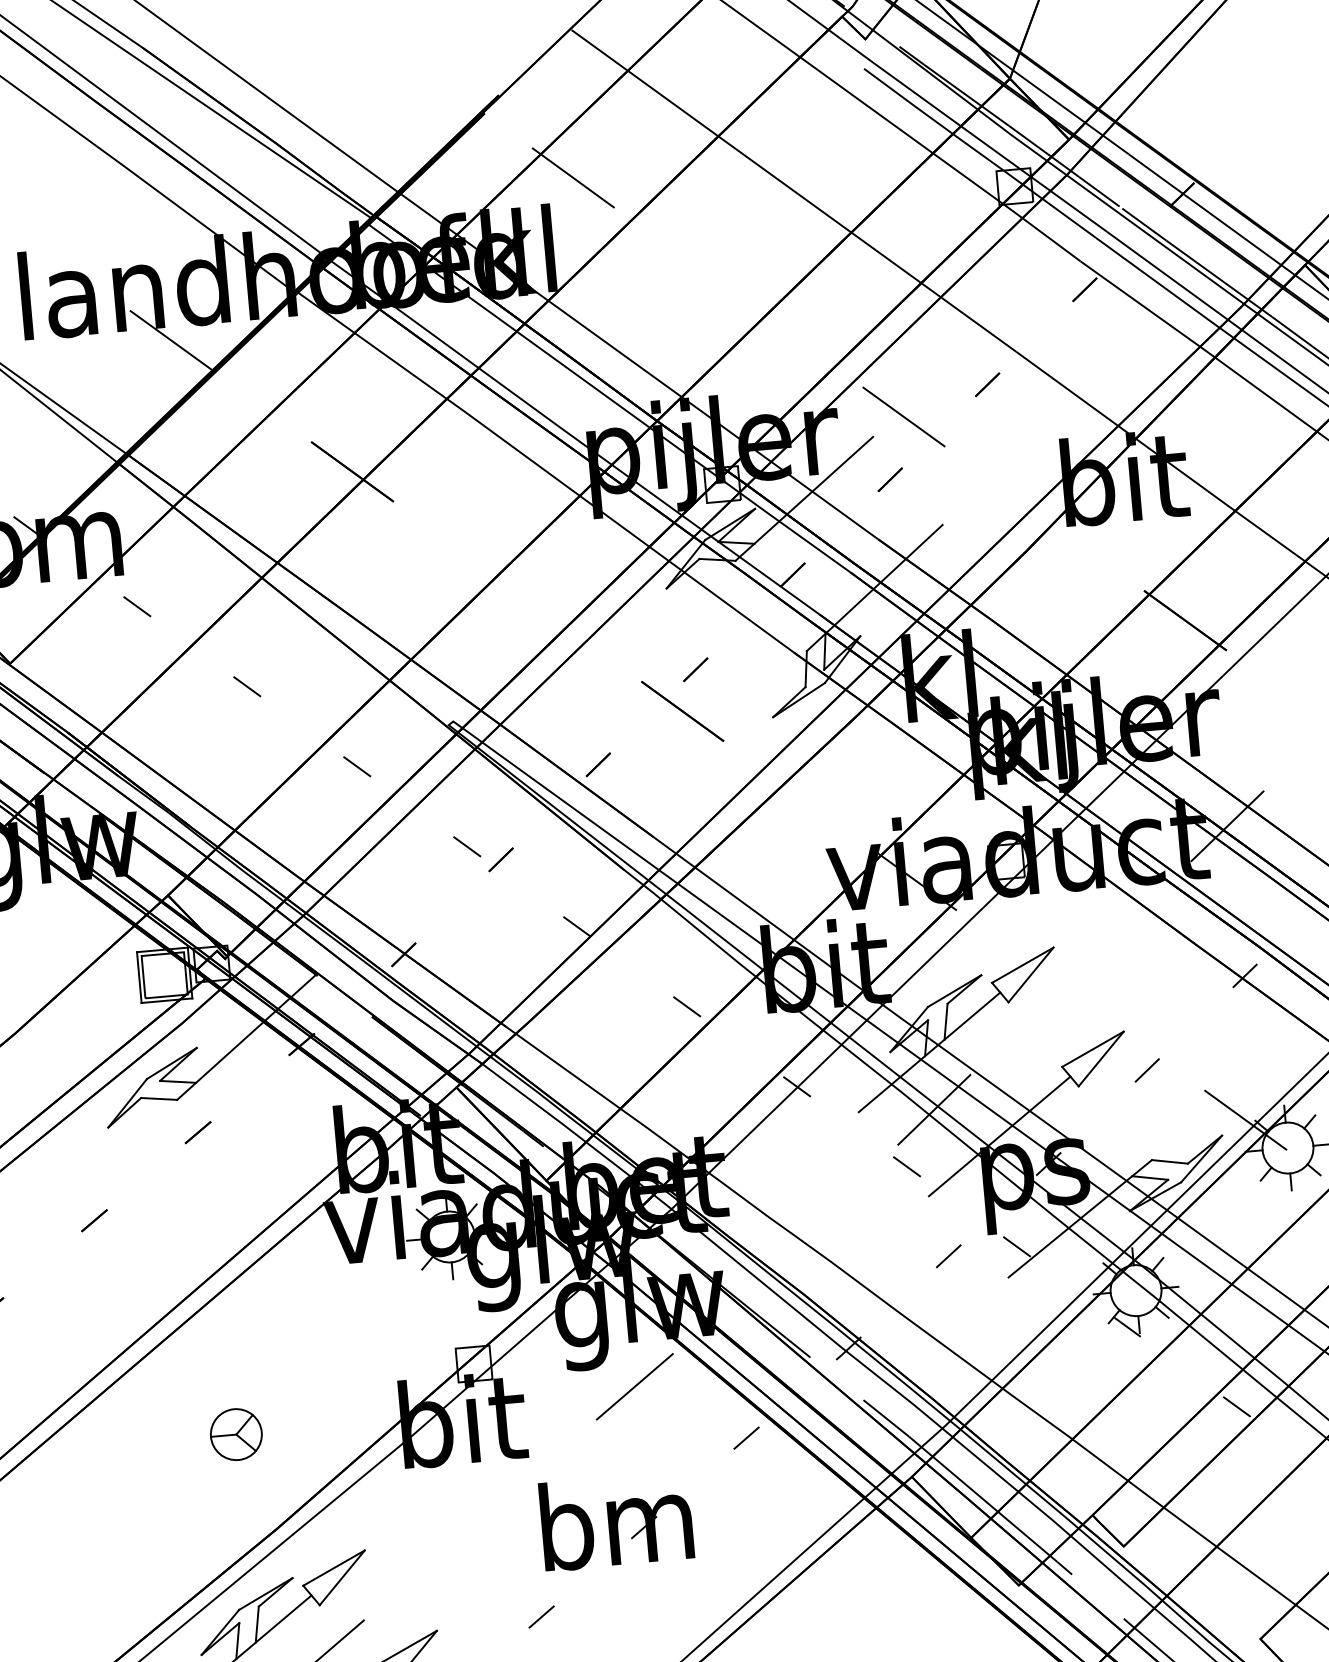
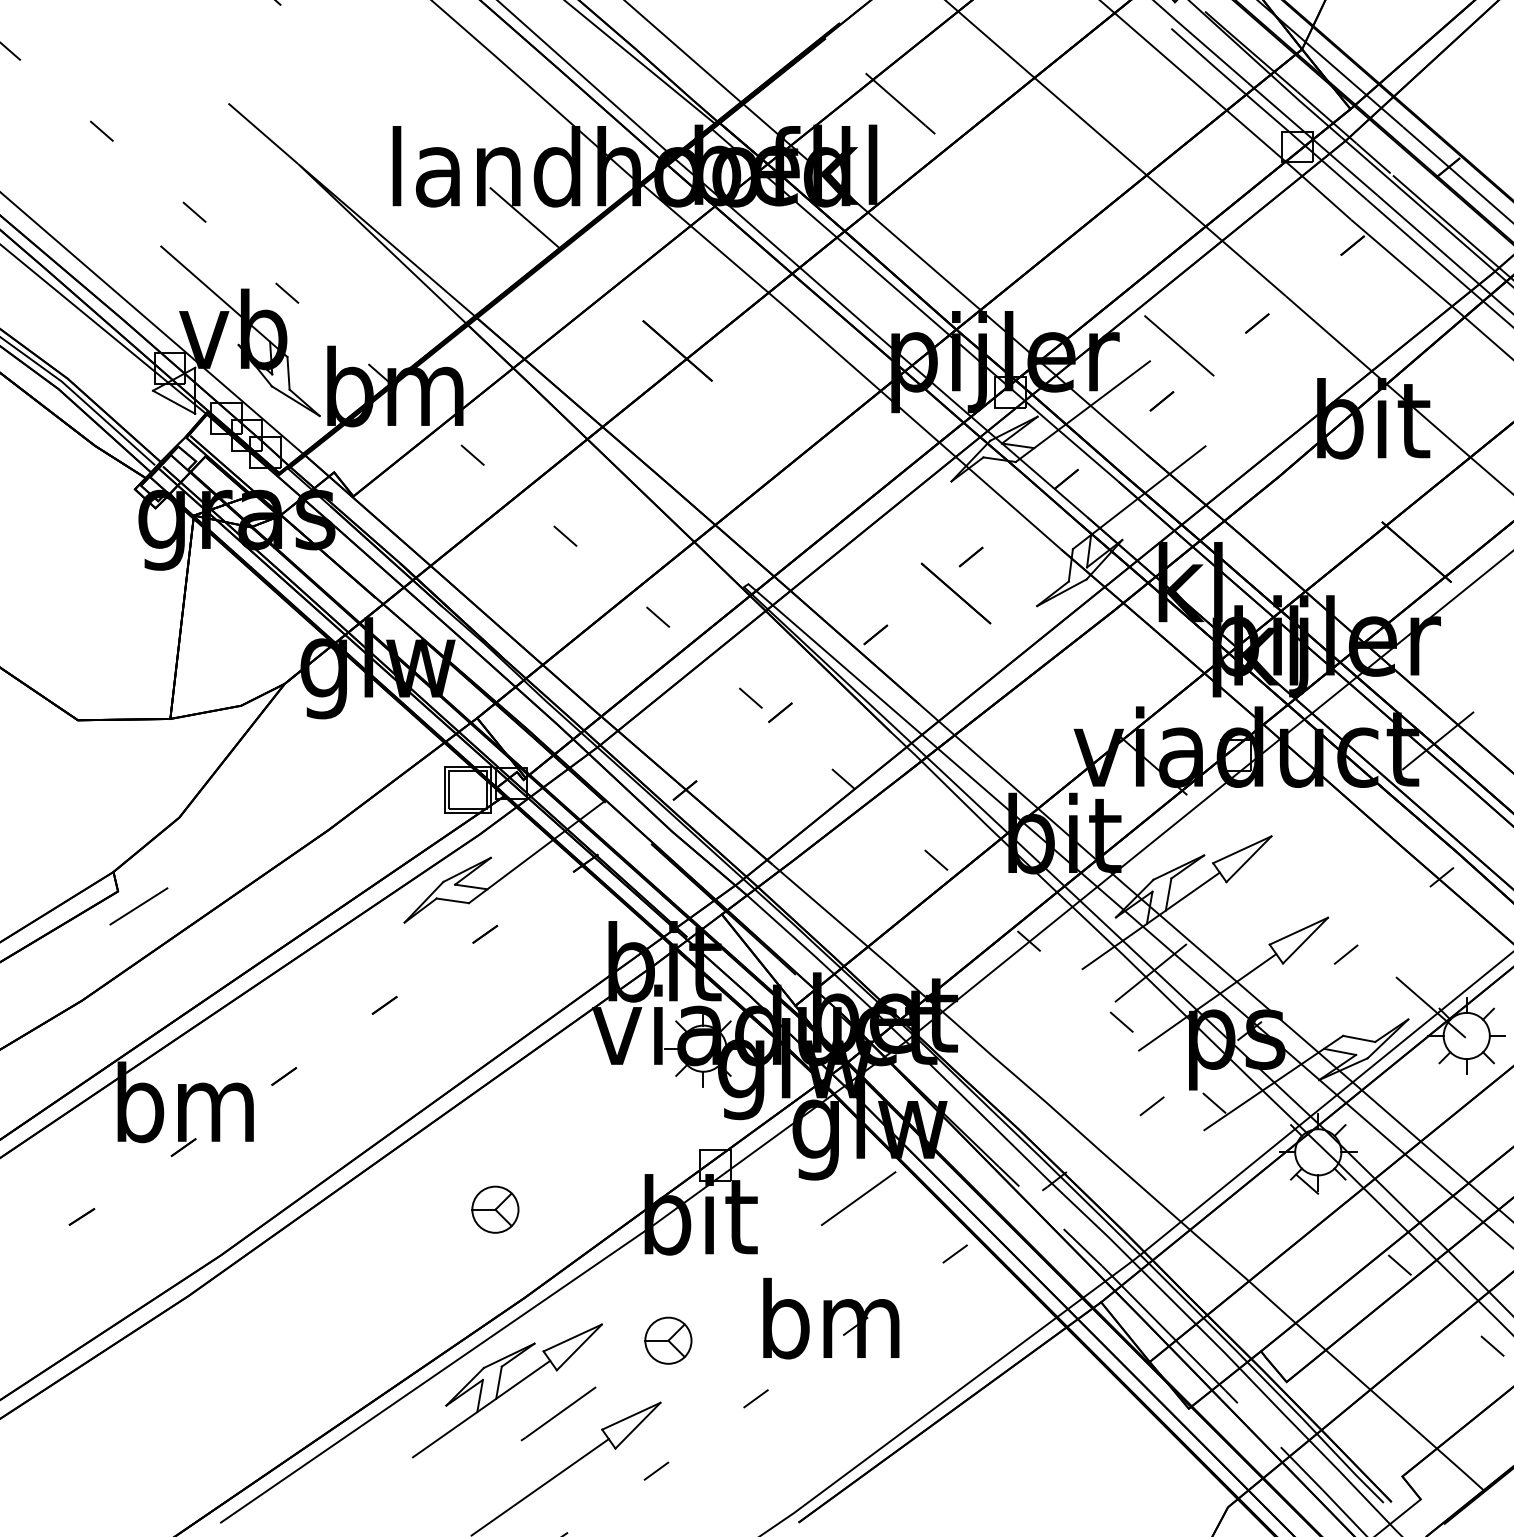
part: (439, 1561) -> (668, 1340), added

